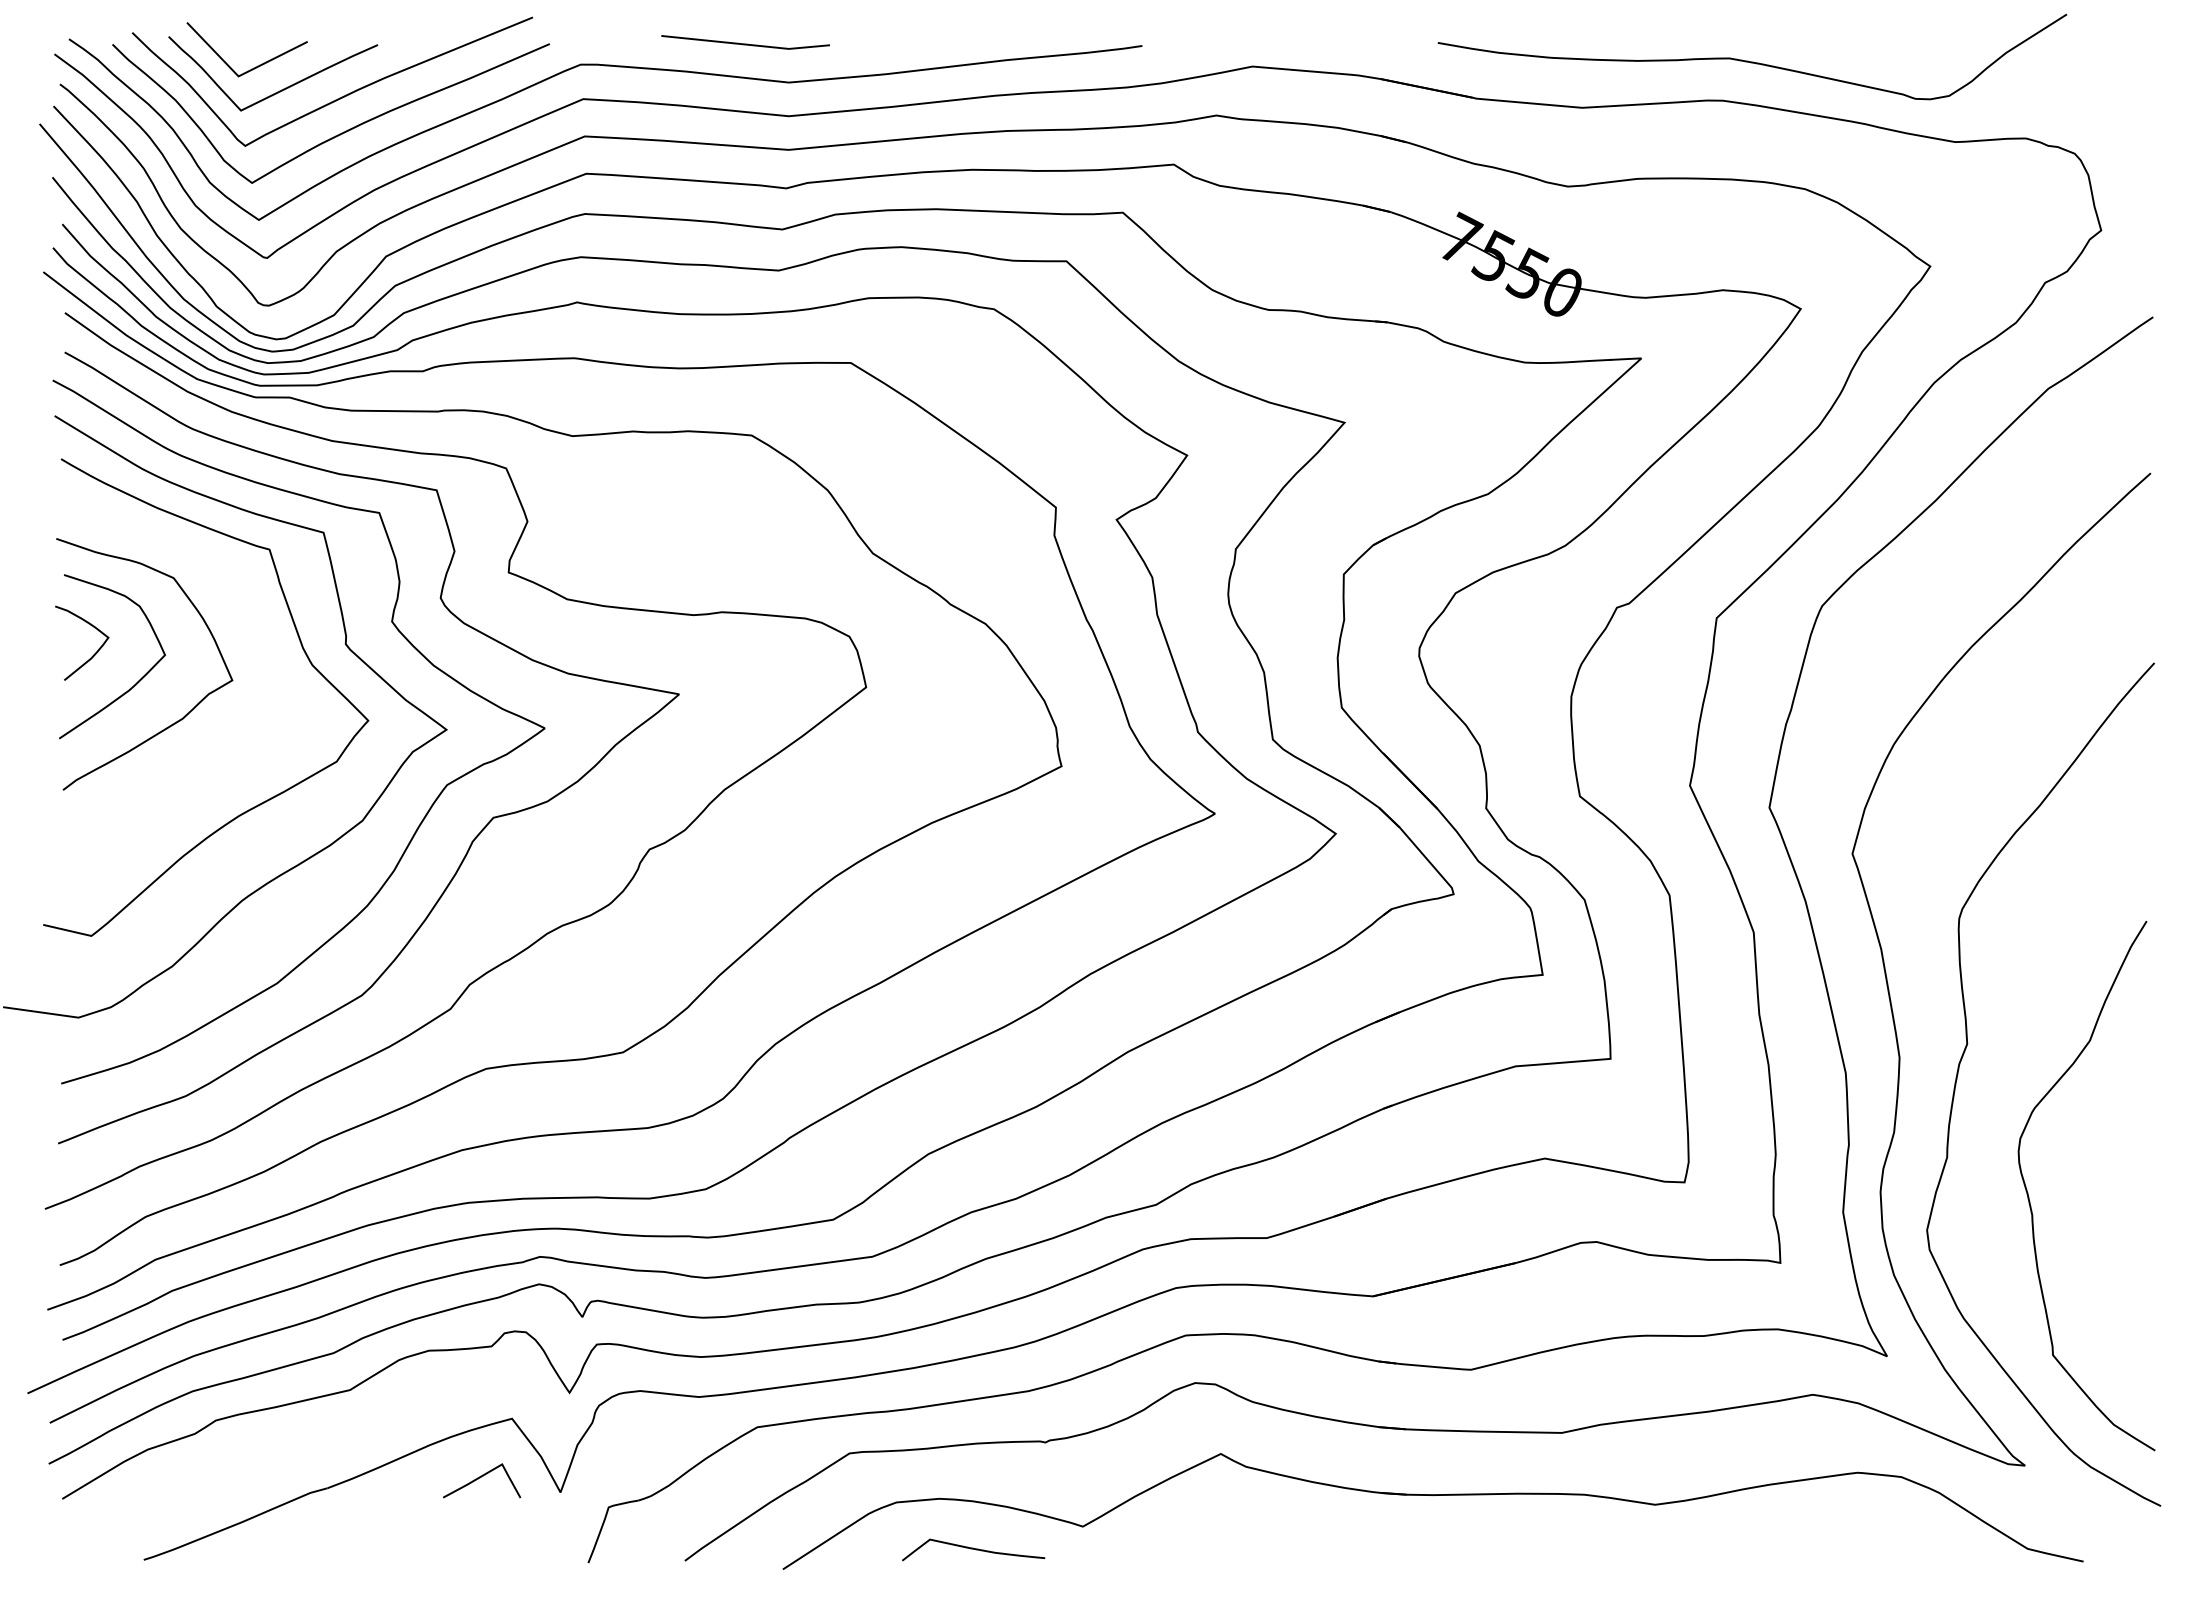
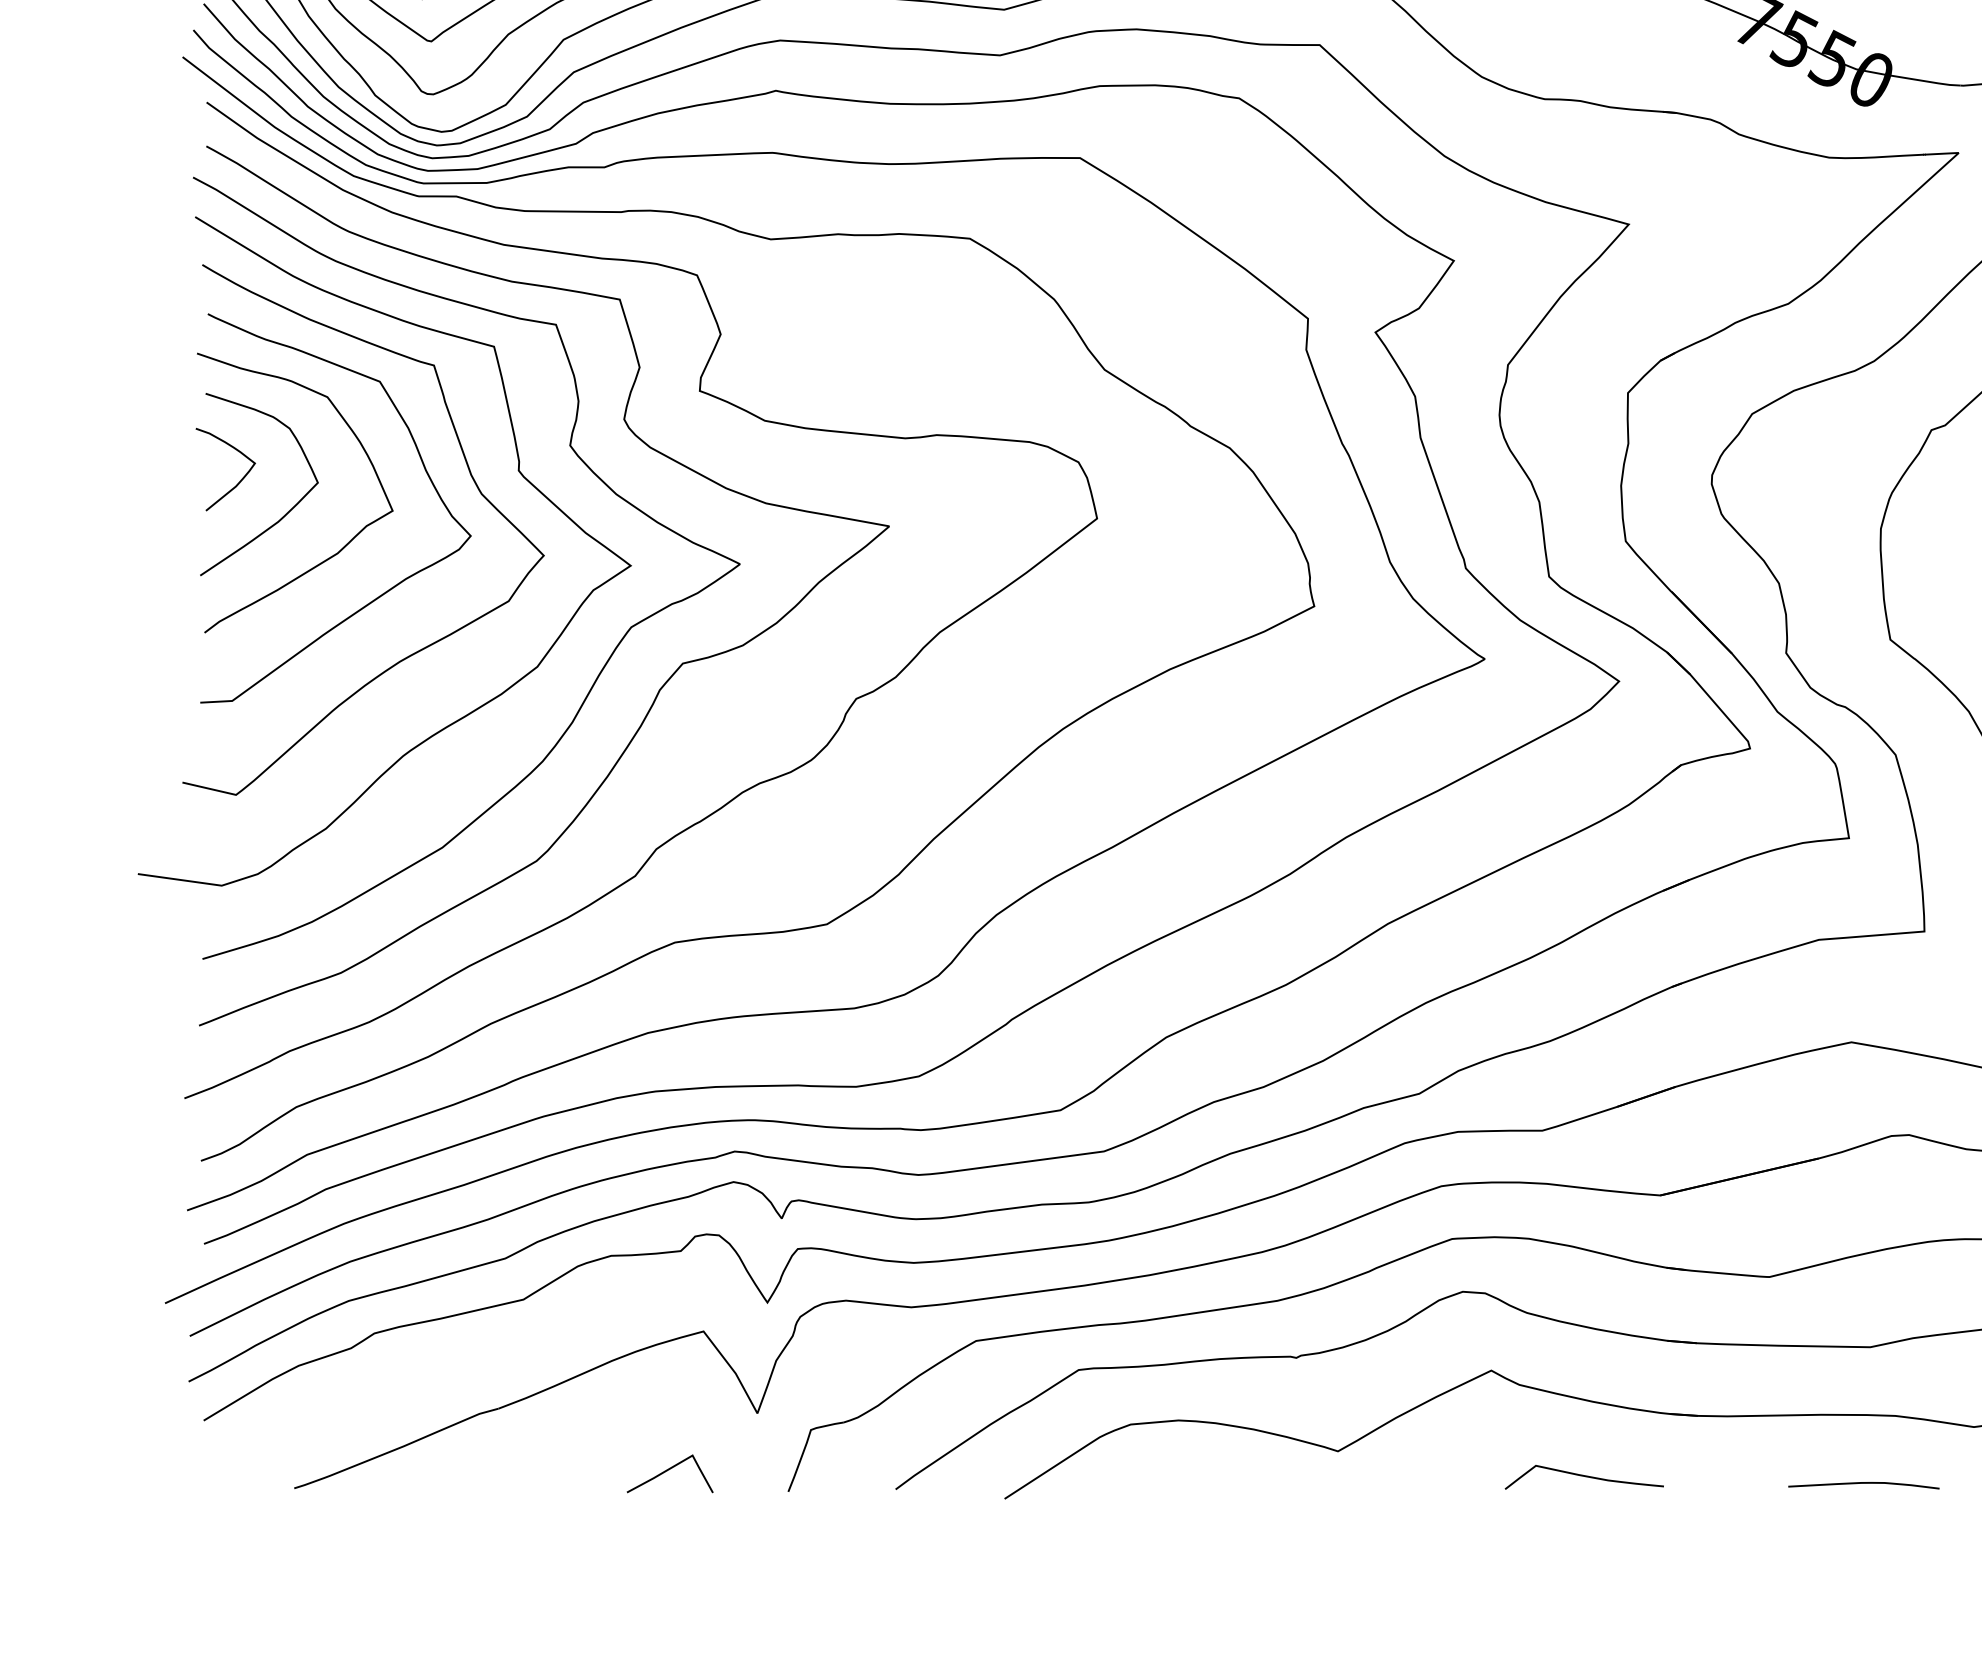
curve: (259, 640) -> (422, 466), added
curve: (480, 1478) -> (668, 1471), moved
curve: (973, 1549) -> (1584, 1476), moved
curve: (1556, 1555) -> (1864, 1483), added

